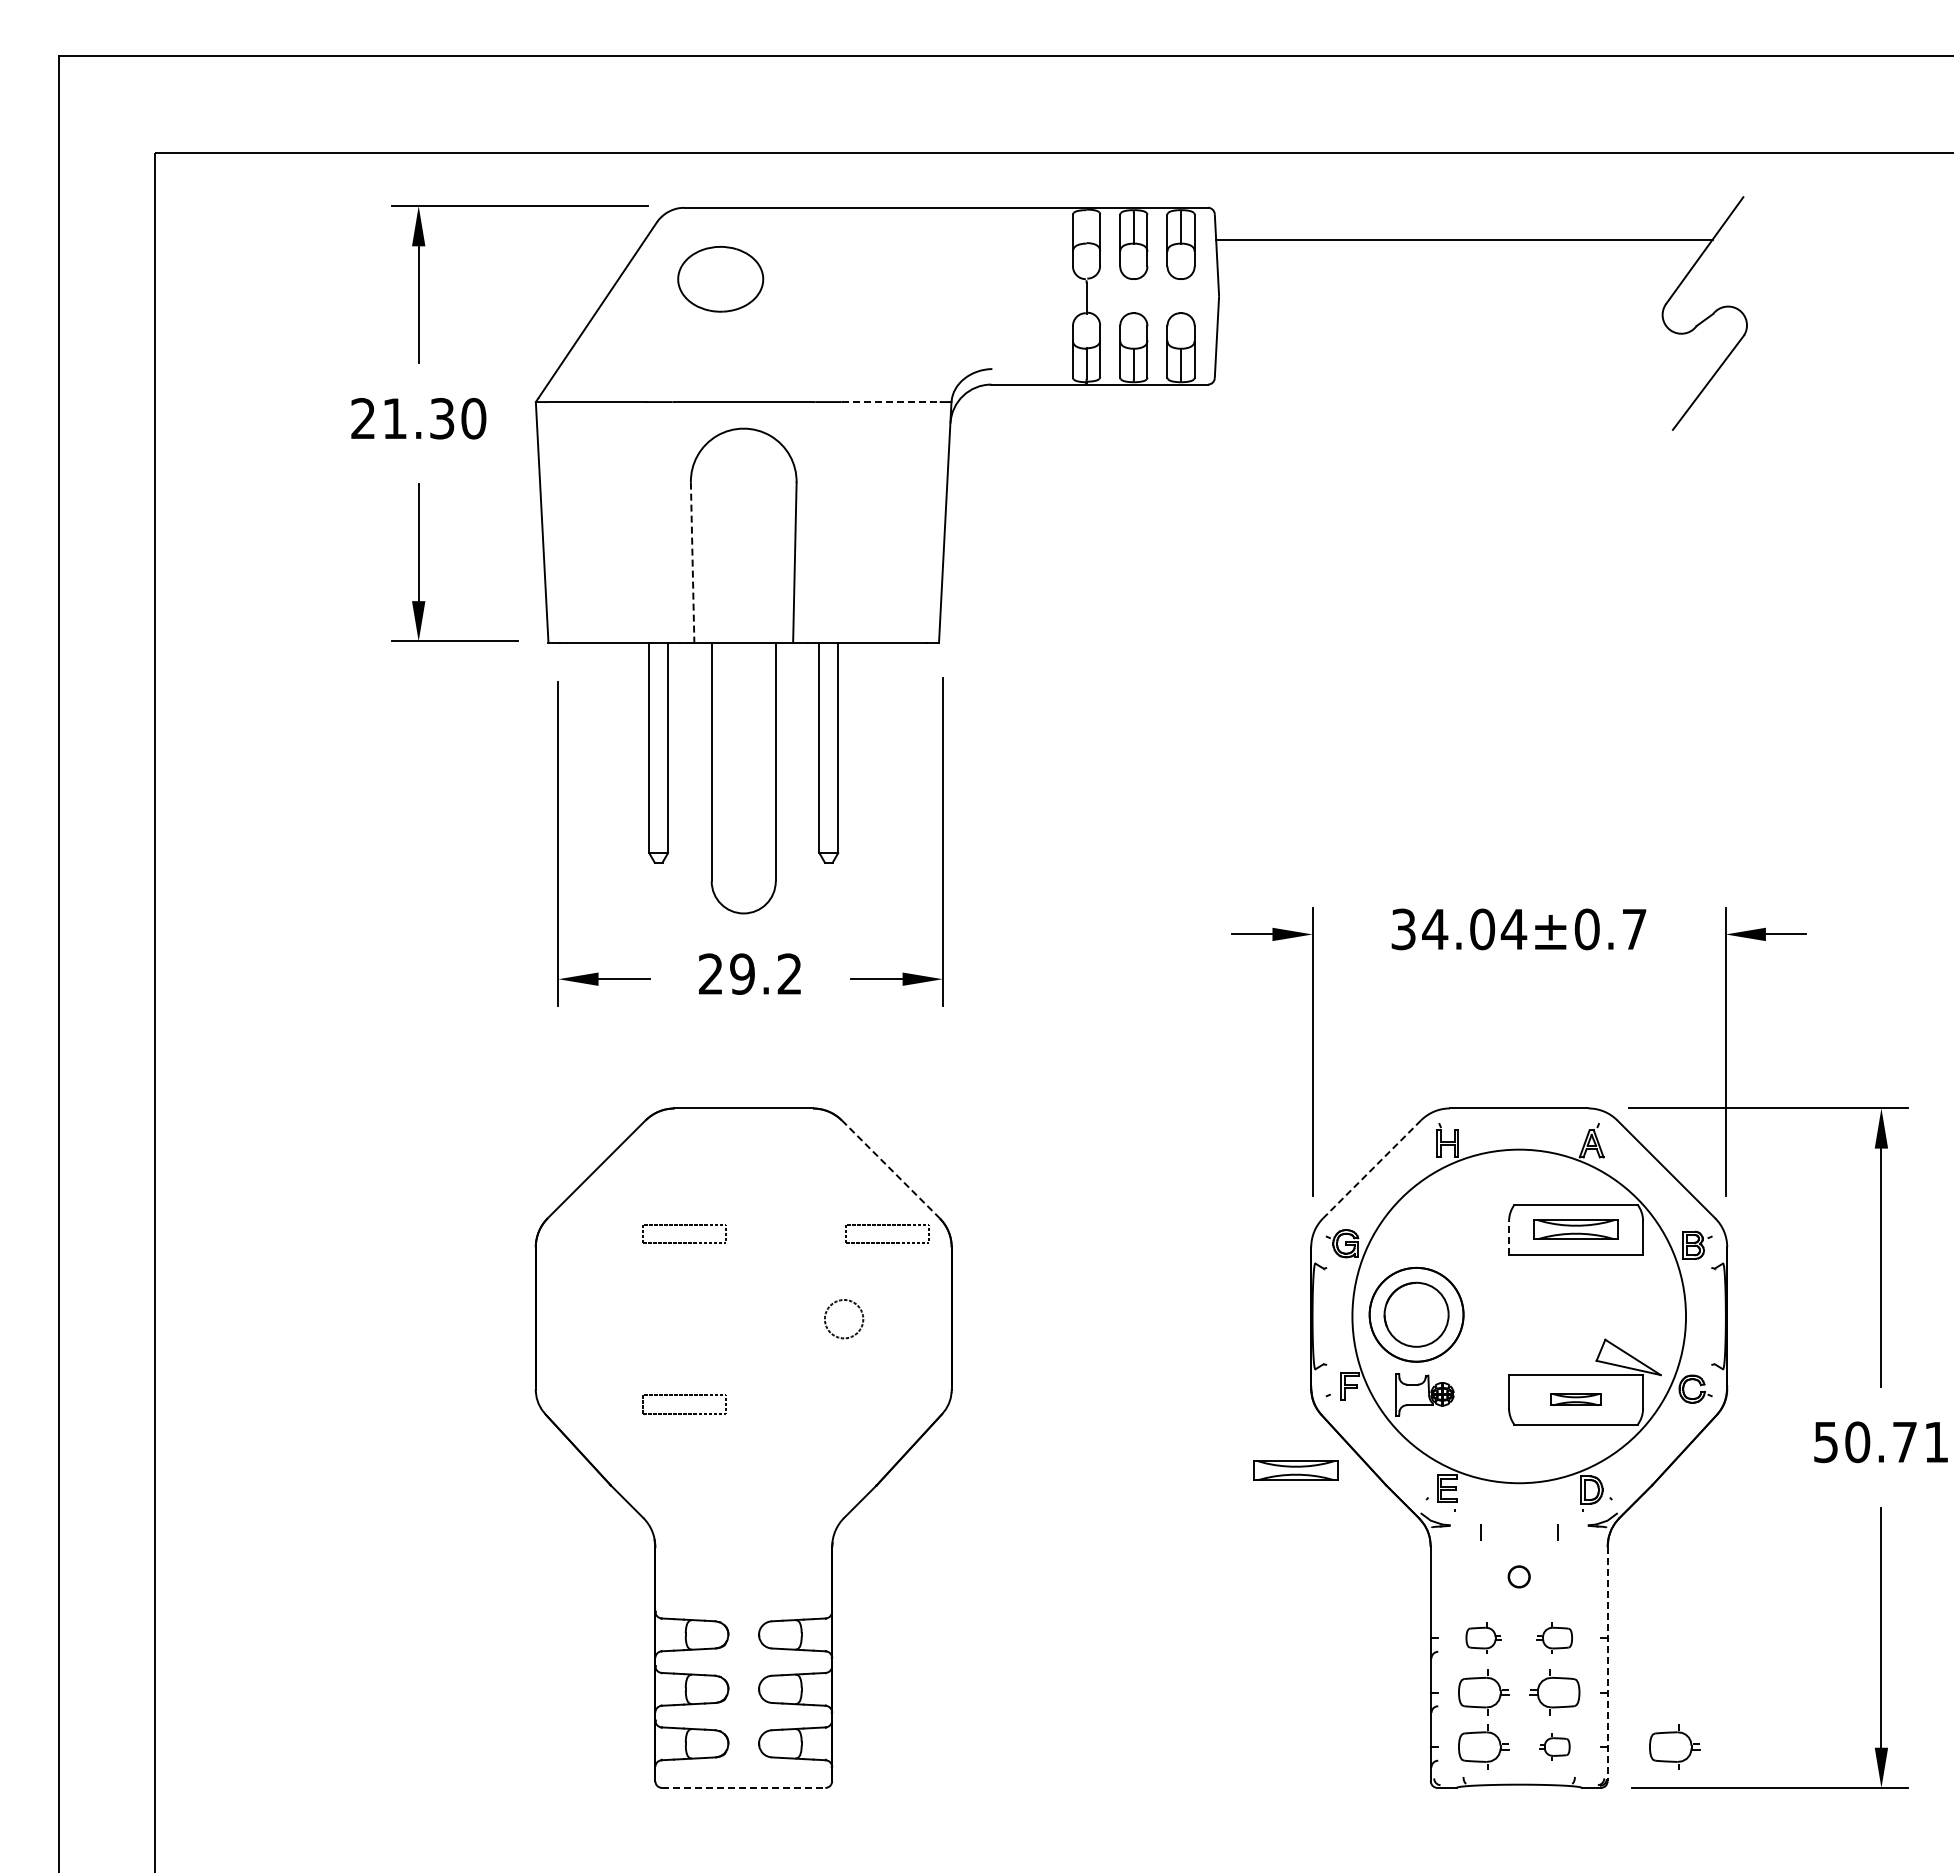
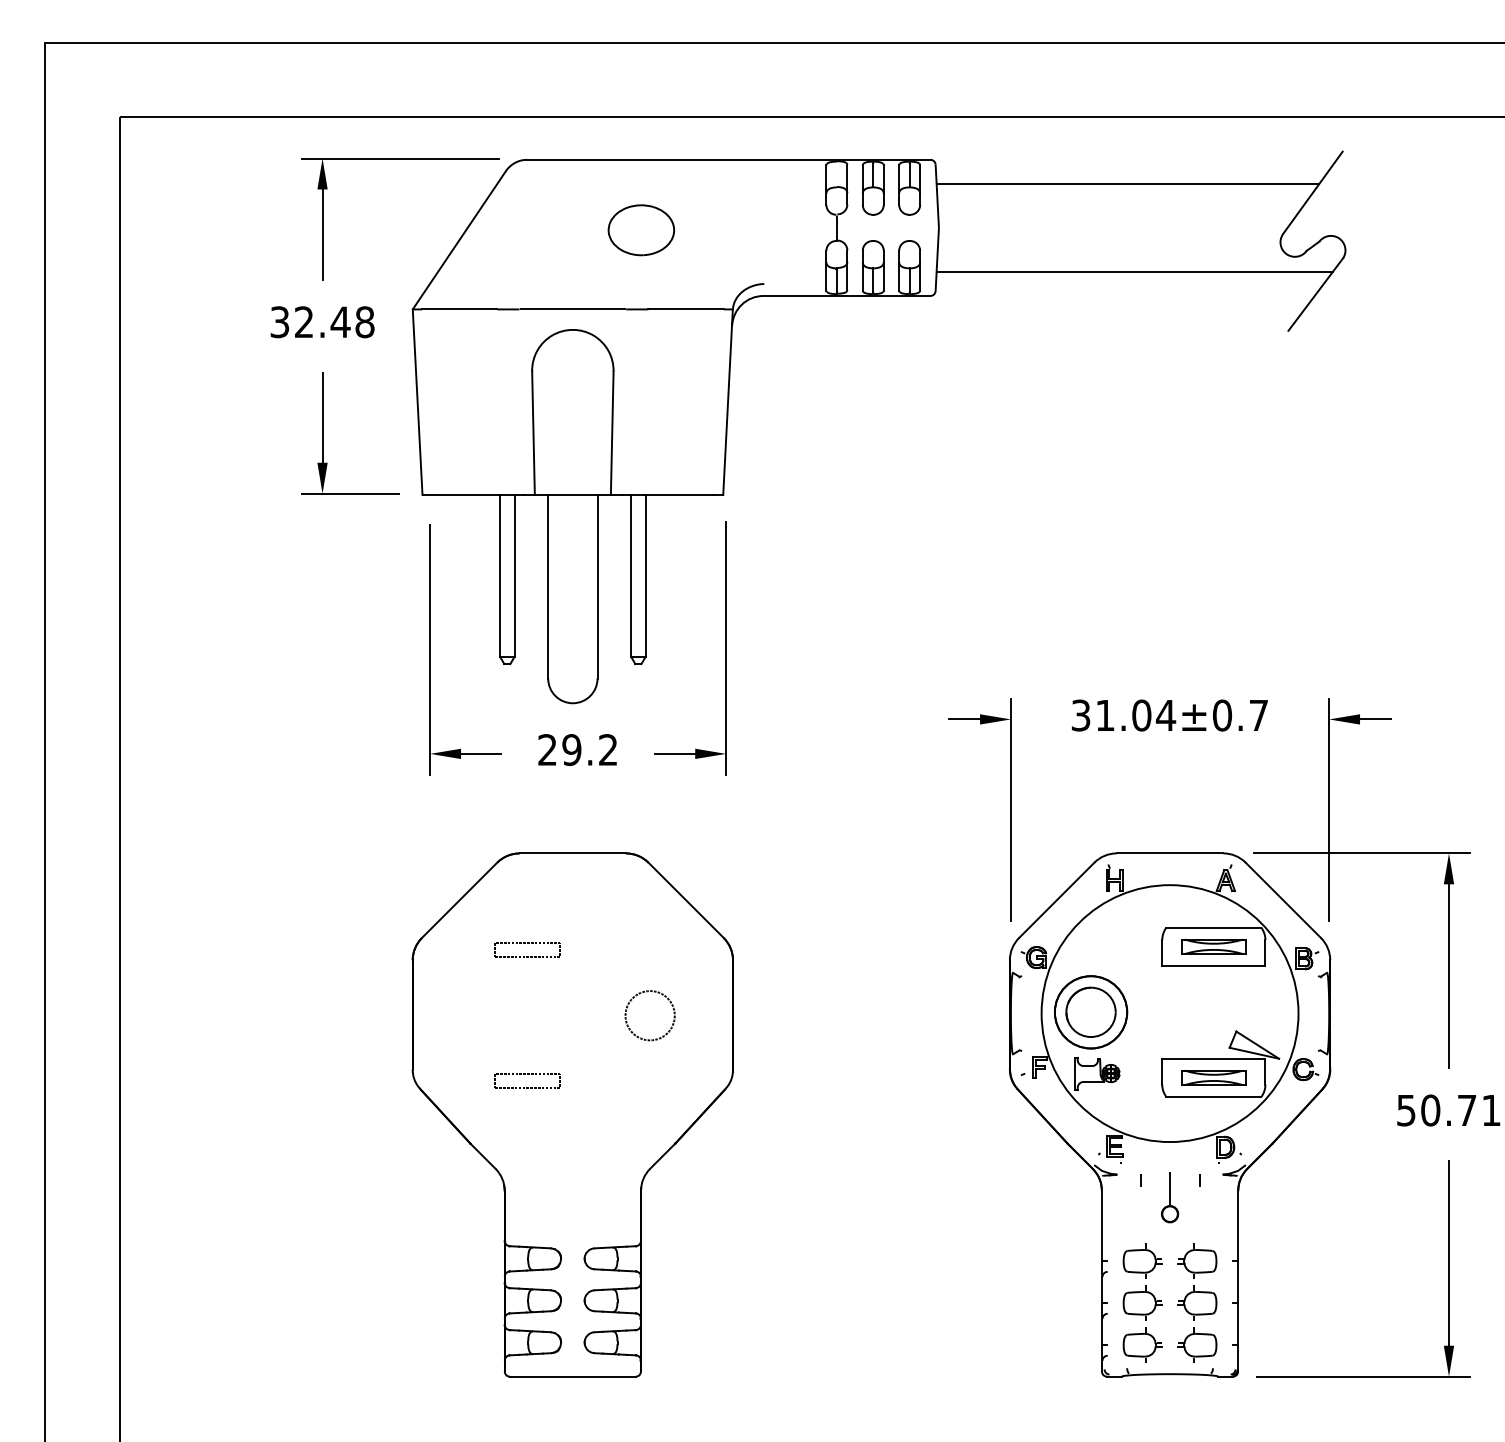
part: (720, 279) -> (641, 230), moved
line: (1473, 352) -> (1134, 271), added
line: (890, 402) -> (685, 309), dashed -> solid
text: (418, 418) -> (322, 322), 21.30 -> 32.48
line: (692, 563) -> (533, 433), dashed -> solid
text: (1435, 929) -> (1105, 715), 34.04±0.7 -> 31.04±0.7
line: (891, 1169) -> (686, 900), dashed -> solid
line: (1371, 1169) -> (1056, 900), dashed -> solid
part: (887, 1225) -> (683, 943), removed
line: (1509, 1237) -> (1162, 952), dashed -> solid
circle: (844, 1319) -> (650, 1015), size x1.67
part: (1575, 1399) -> (1213, 1077), size x1.67
part: (1295, 1470) -> (997, 1132), removed
line: (1519, 1543) -> (1170, 1188), added
part: (1483, 1637) -> (1142, 1260), size x1.43
part: (1554, 1637) -> (1197, 1260), size x1.43
line: (1607, 1664) -> (1238, 1281), dashed -> solid
part: (1554, 1746) -> (1197, 1344), size x1.67
part: (1674, 1746) -> (1289, 1344), removed
line: (743, 1787) -> (572, 1376), dashed -> solid

